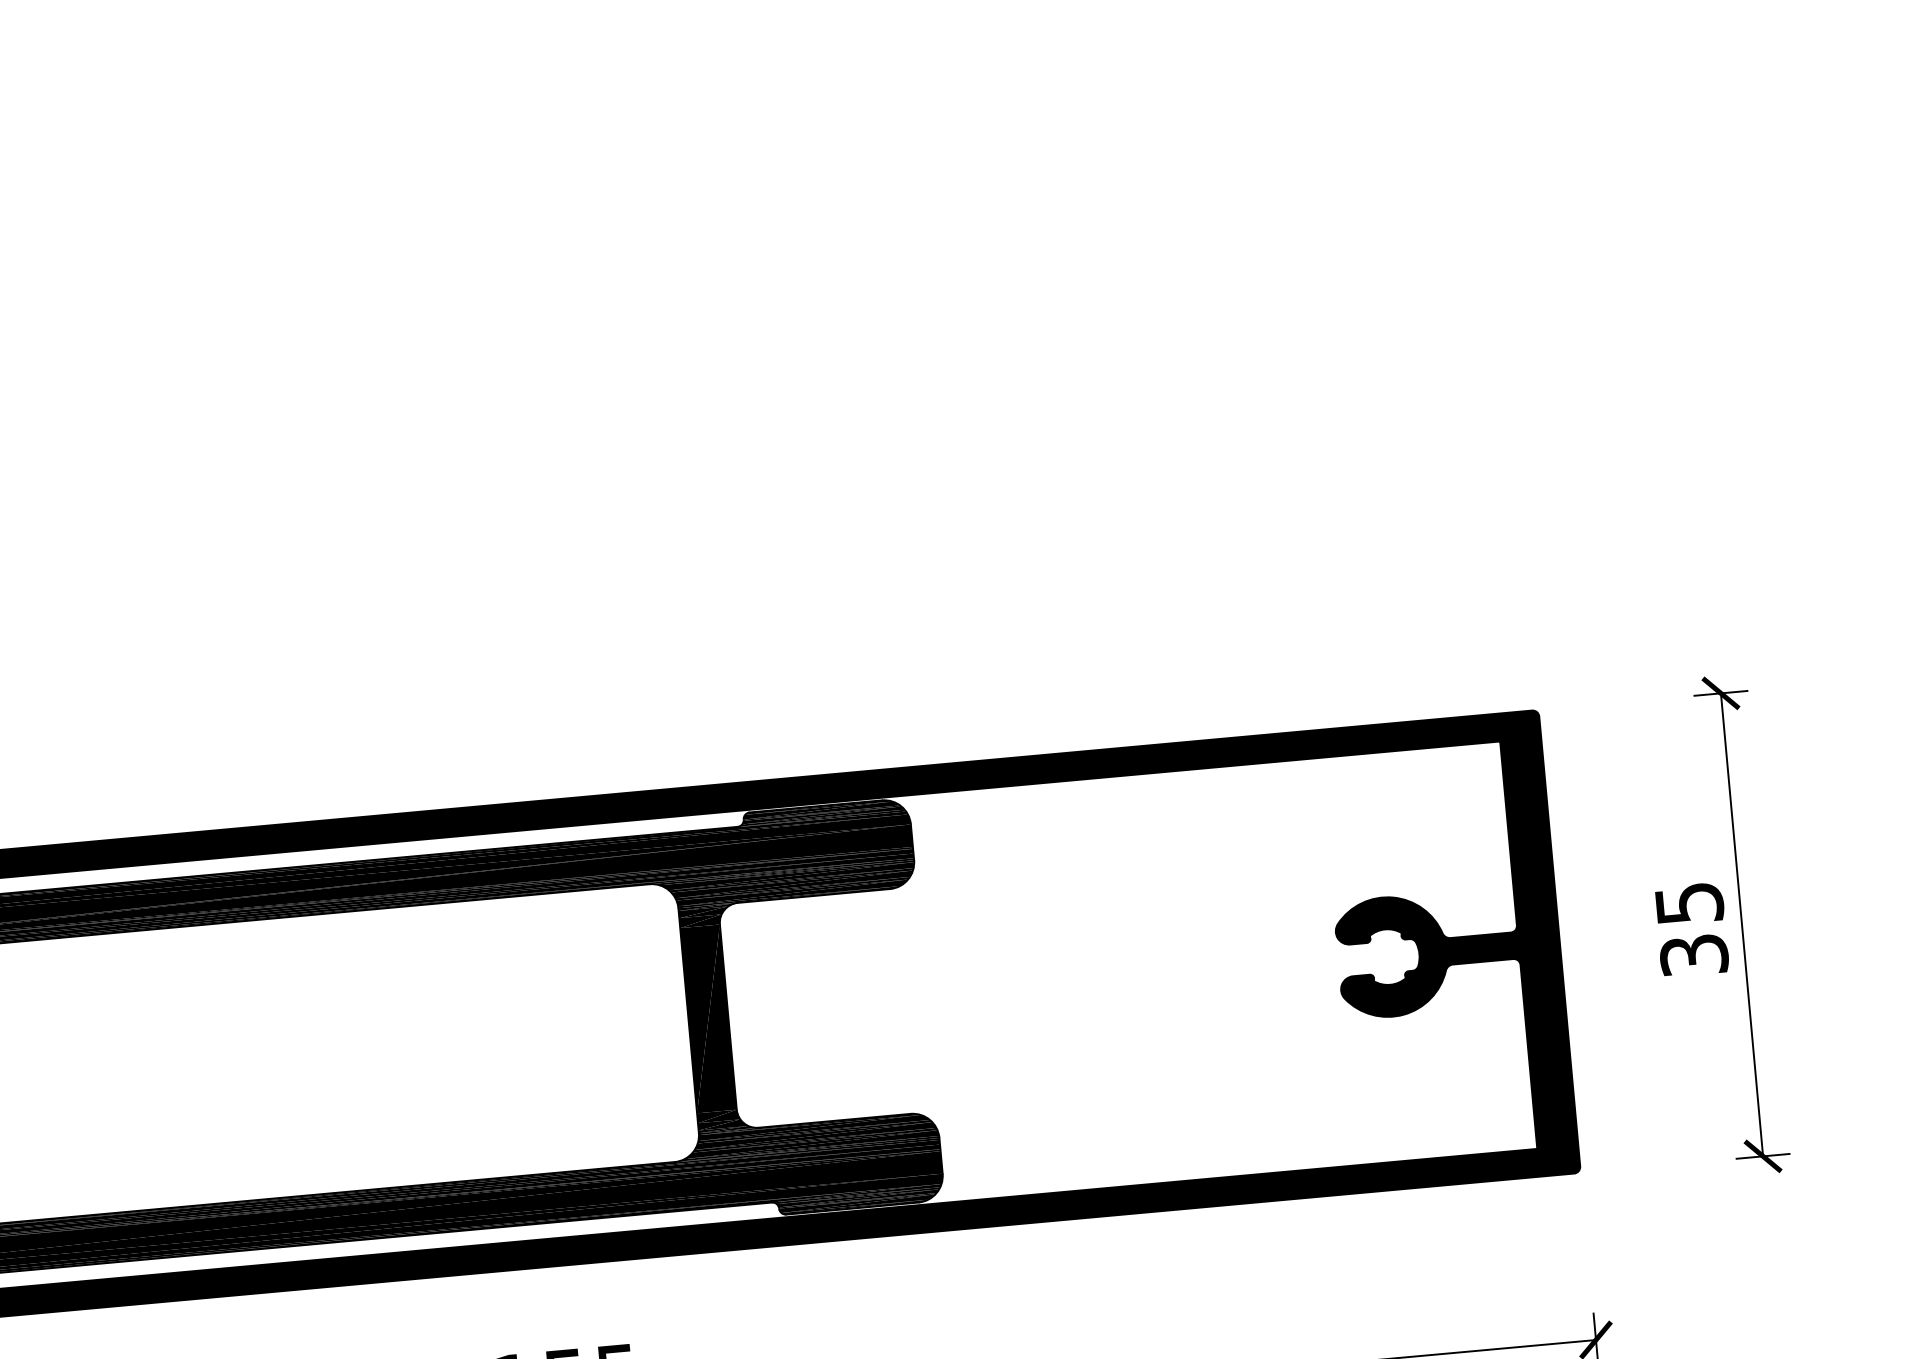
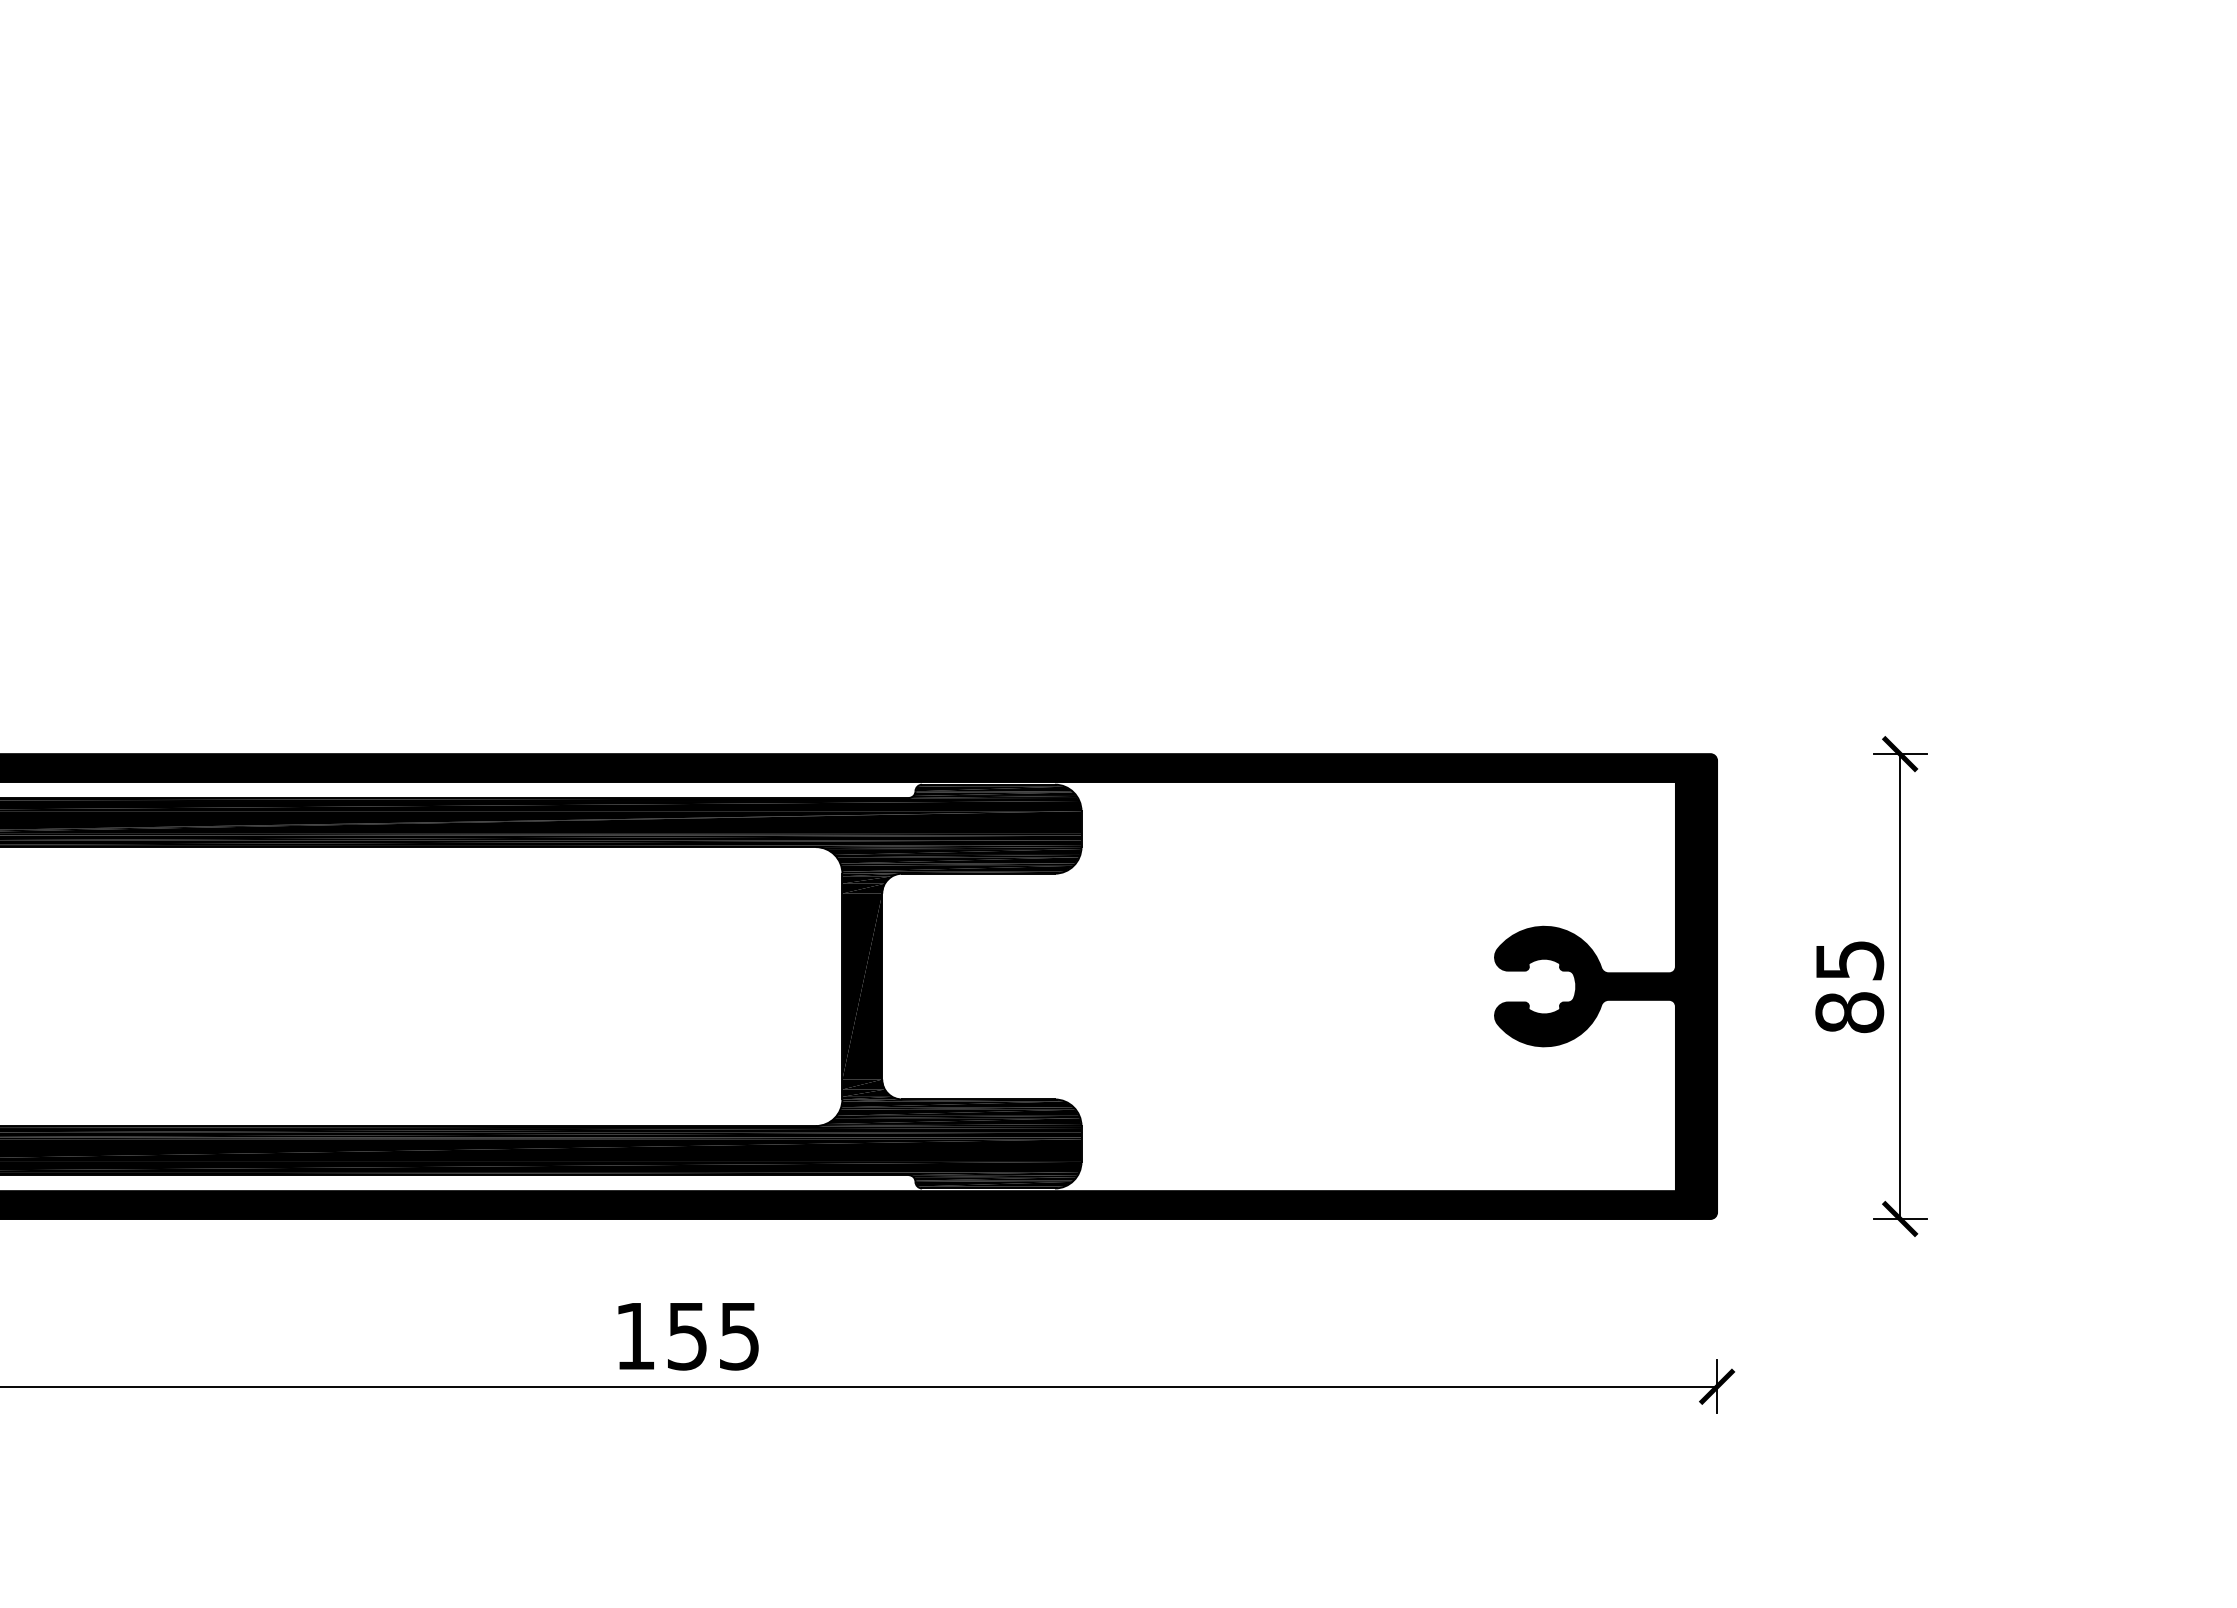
text: (1693, 955) -> (1849, 1012), 35 -> 85

